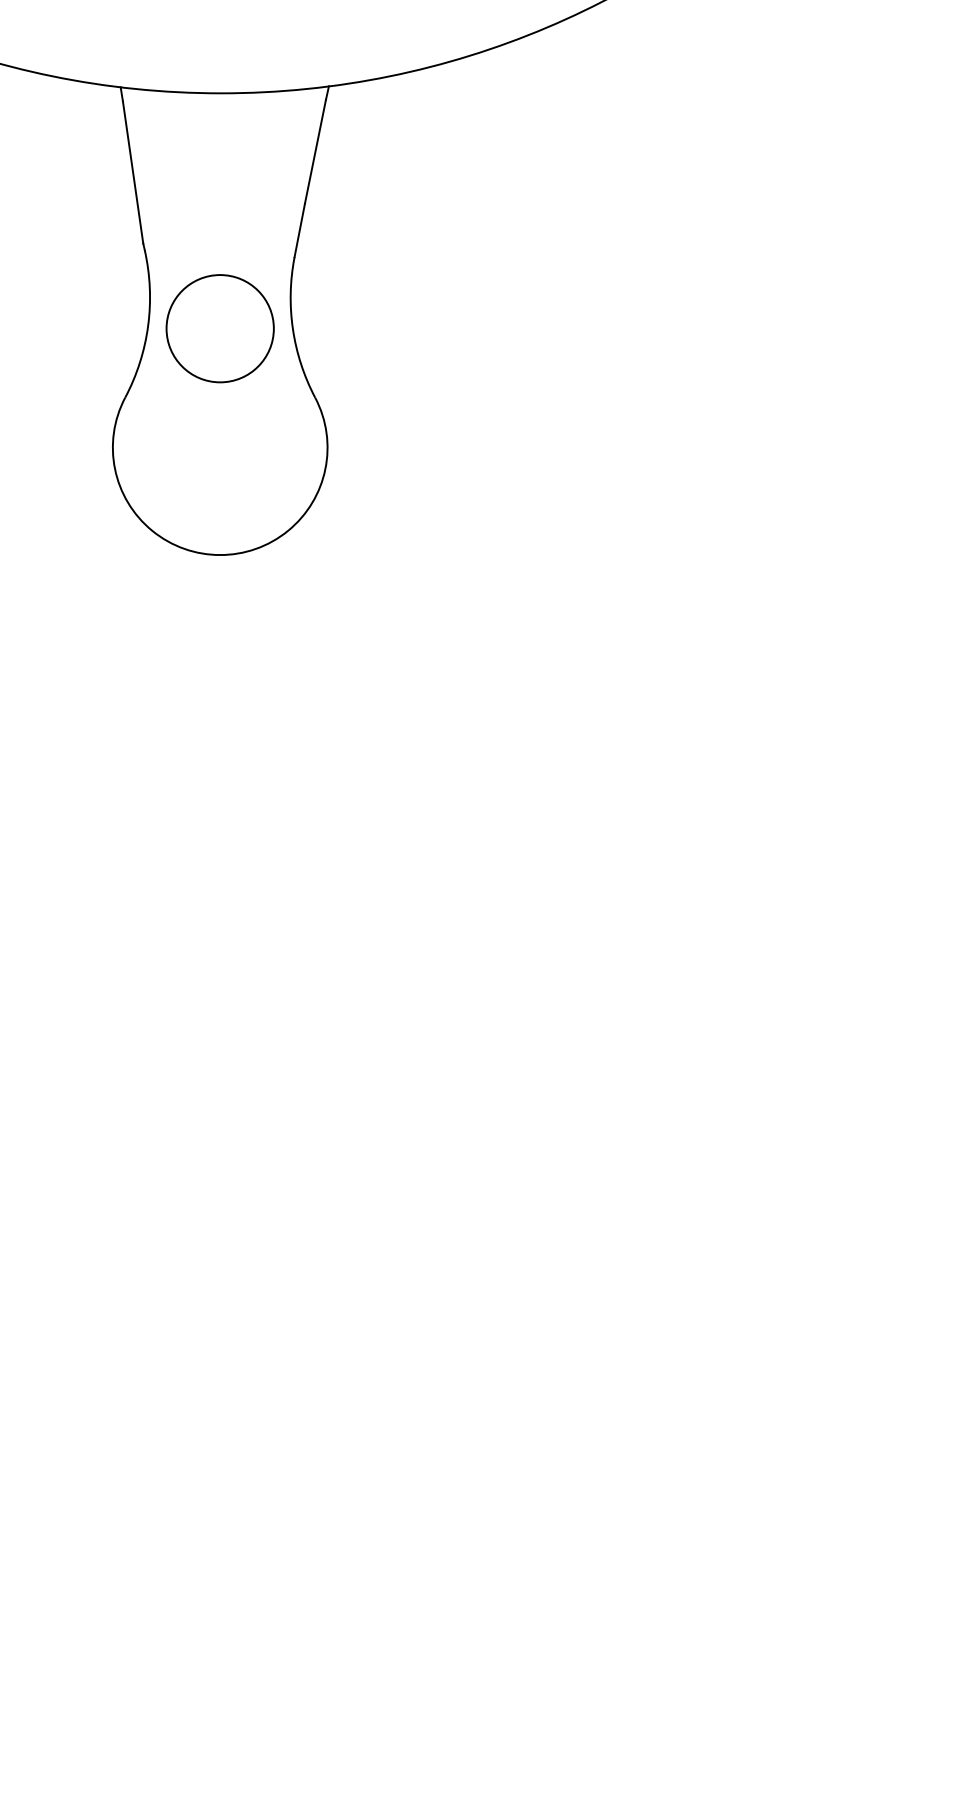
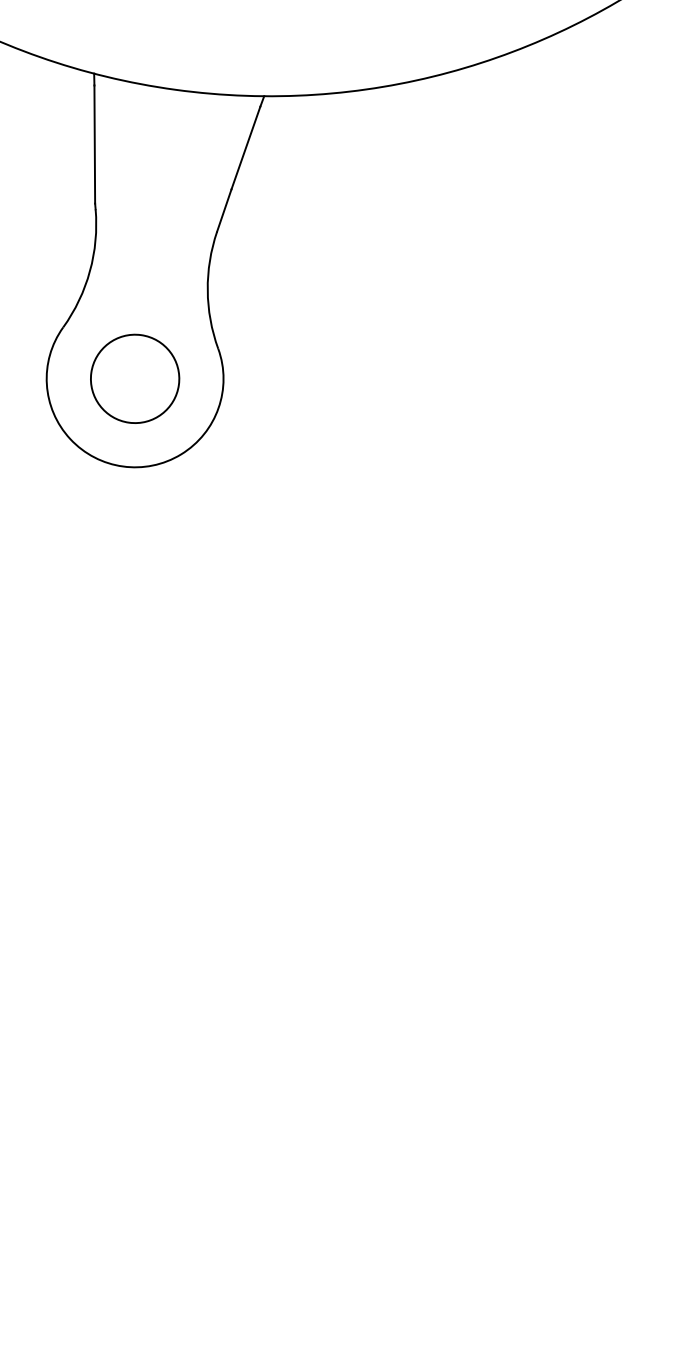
circle: (219, 328) -> (134, 378), moved

